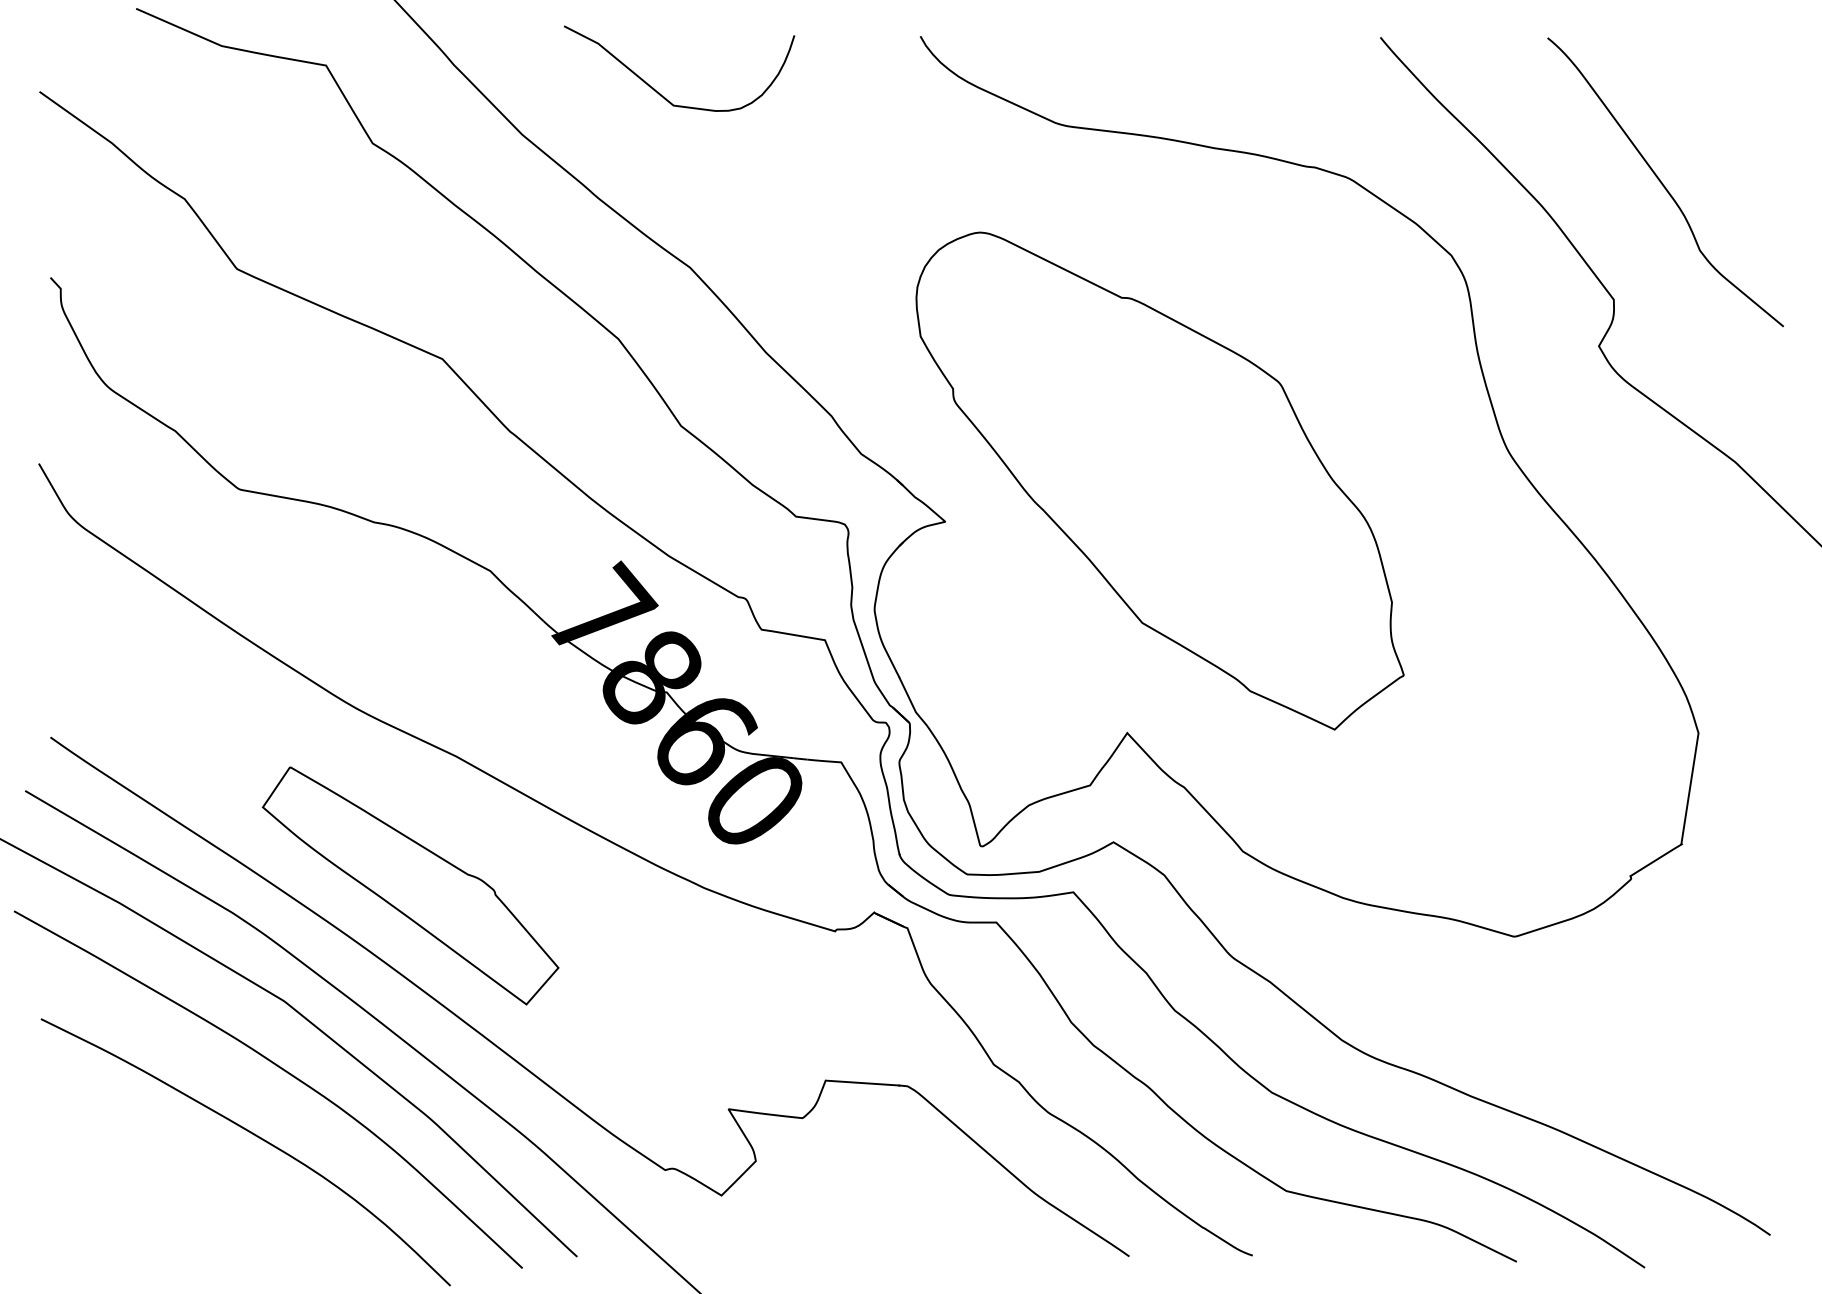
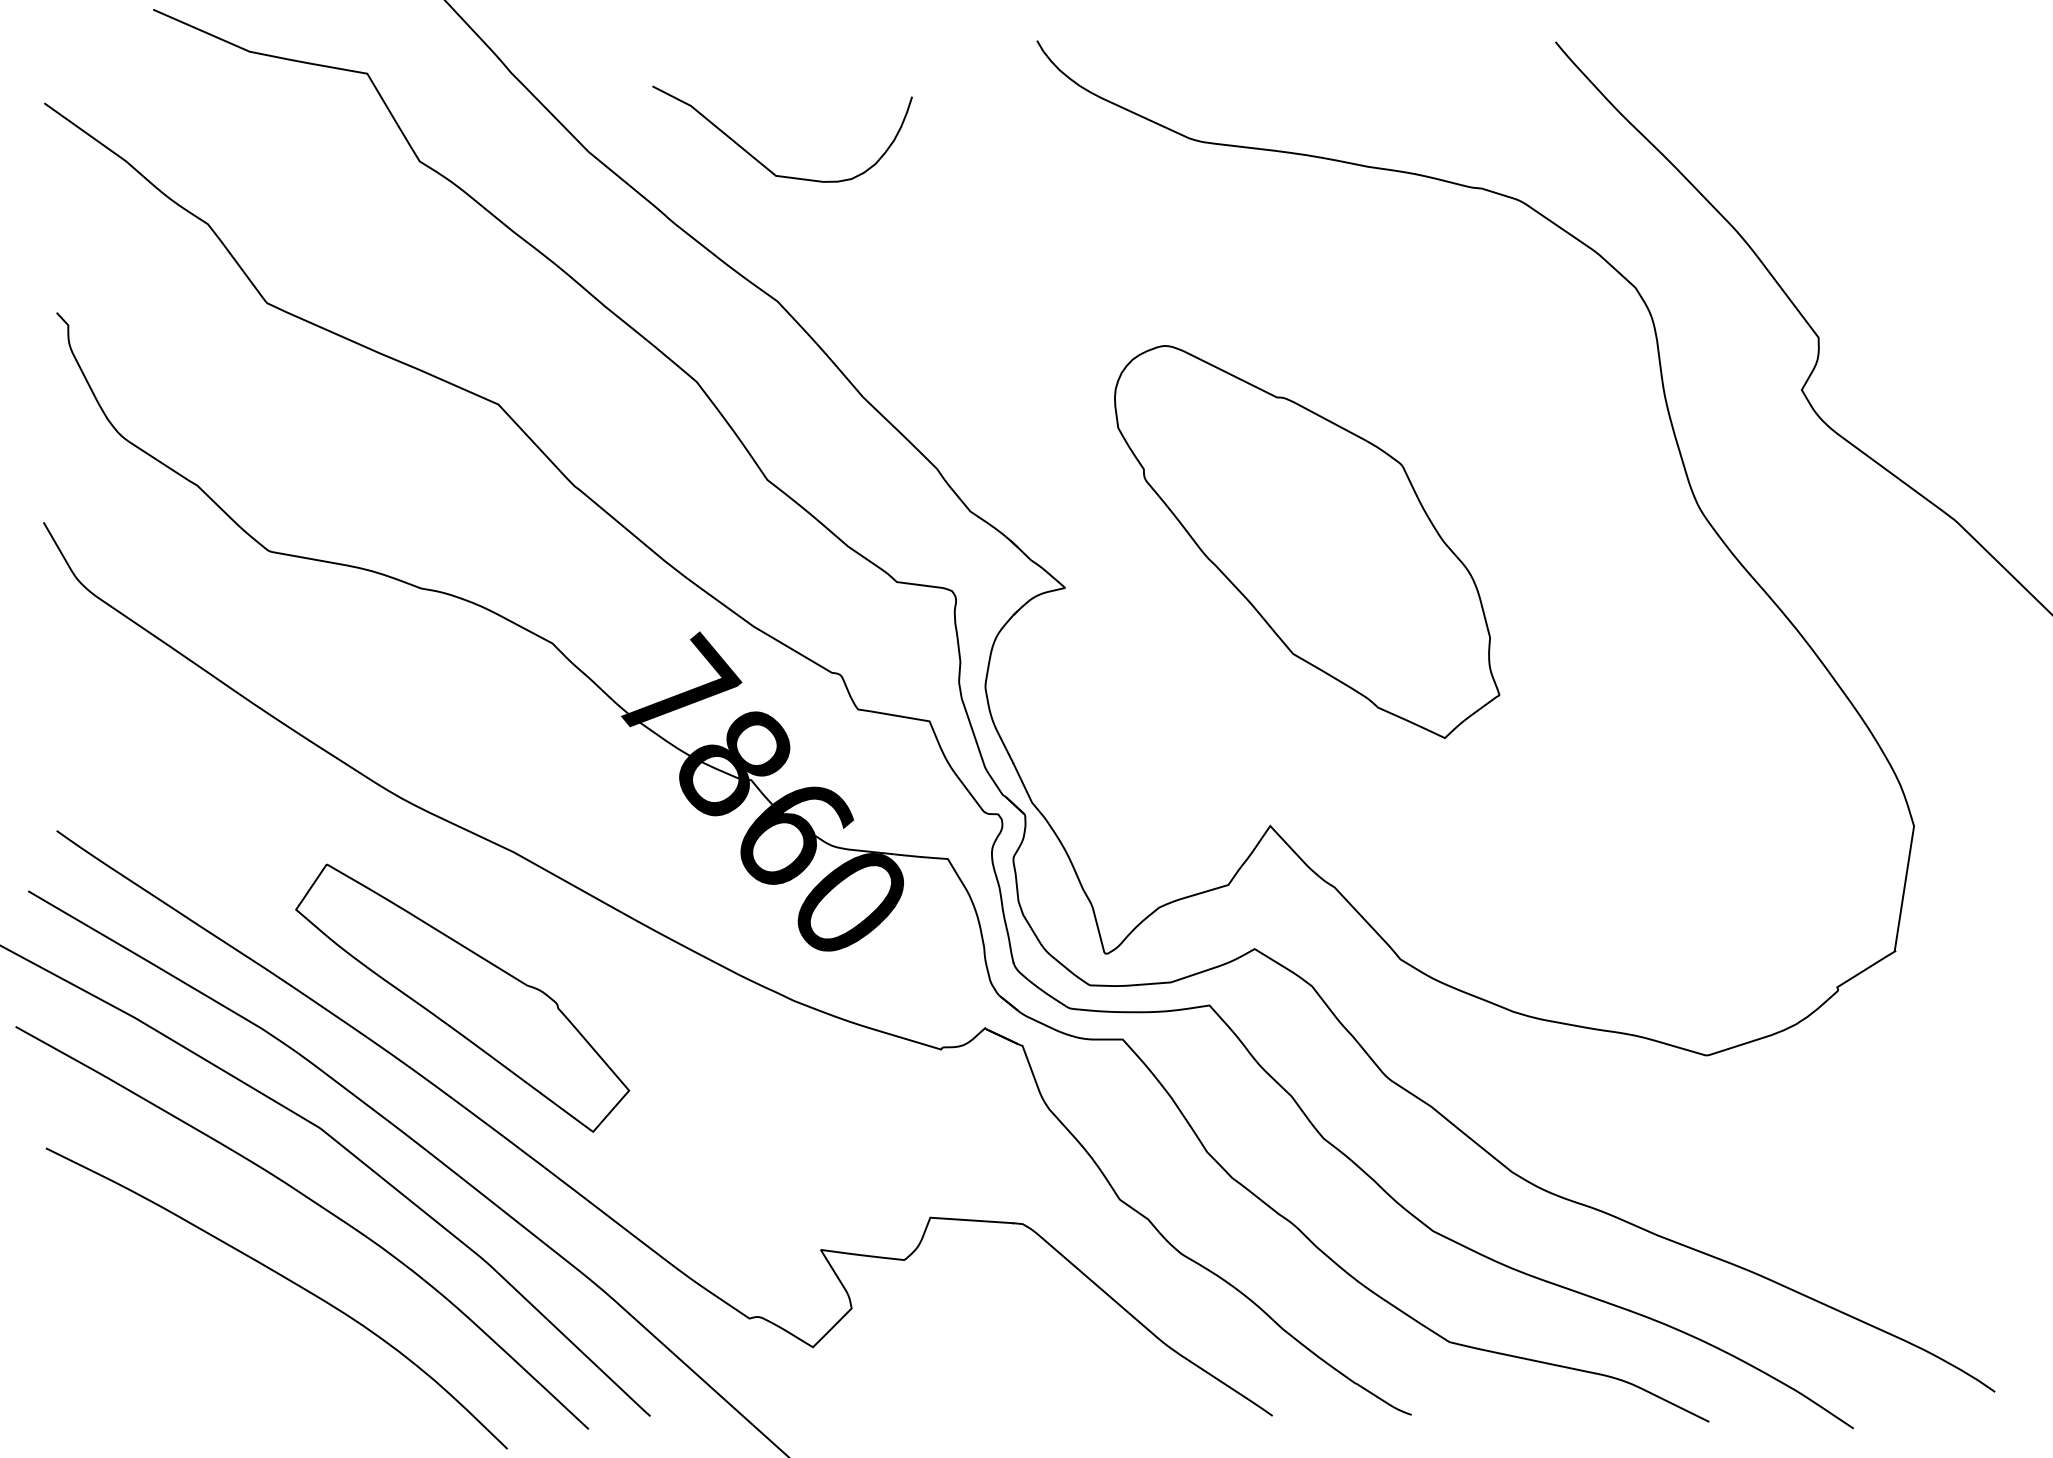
curve: (659, 92) -> (760, 161), moved
curve: (1663, 184) -> (1874, 207), removed
part: (1159, 480) -> (1306, 541), size x0.7

